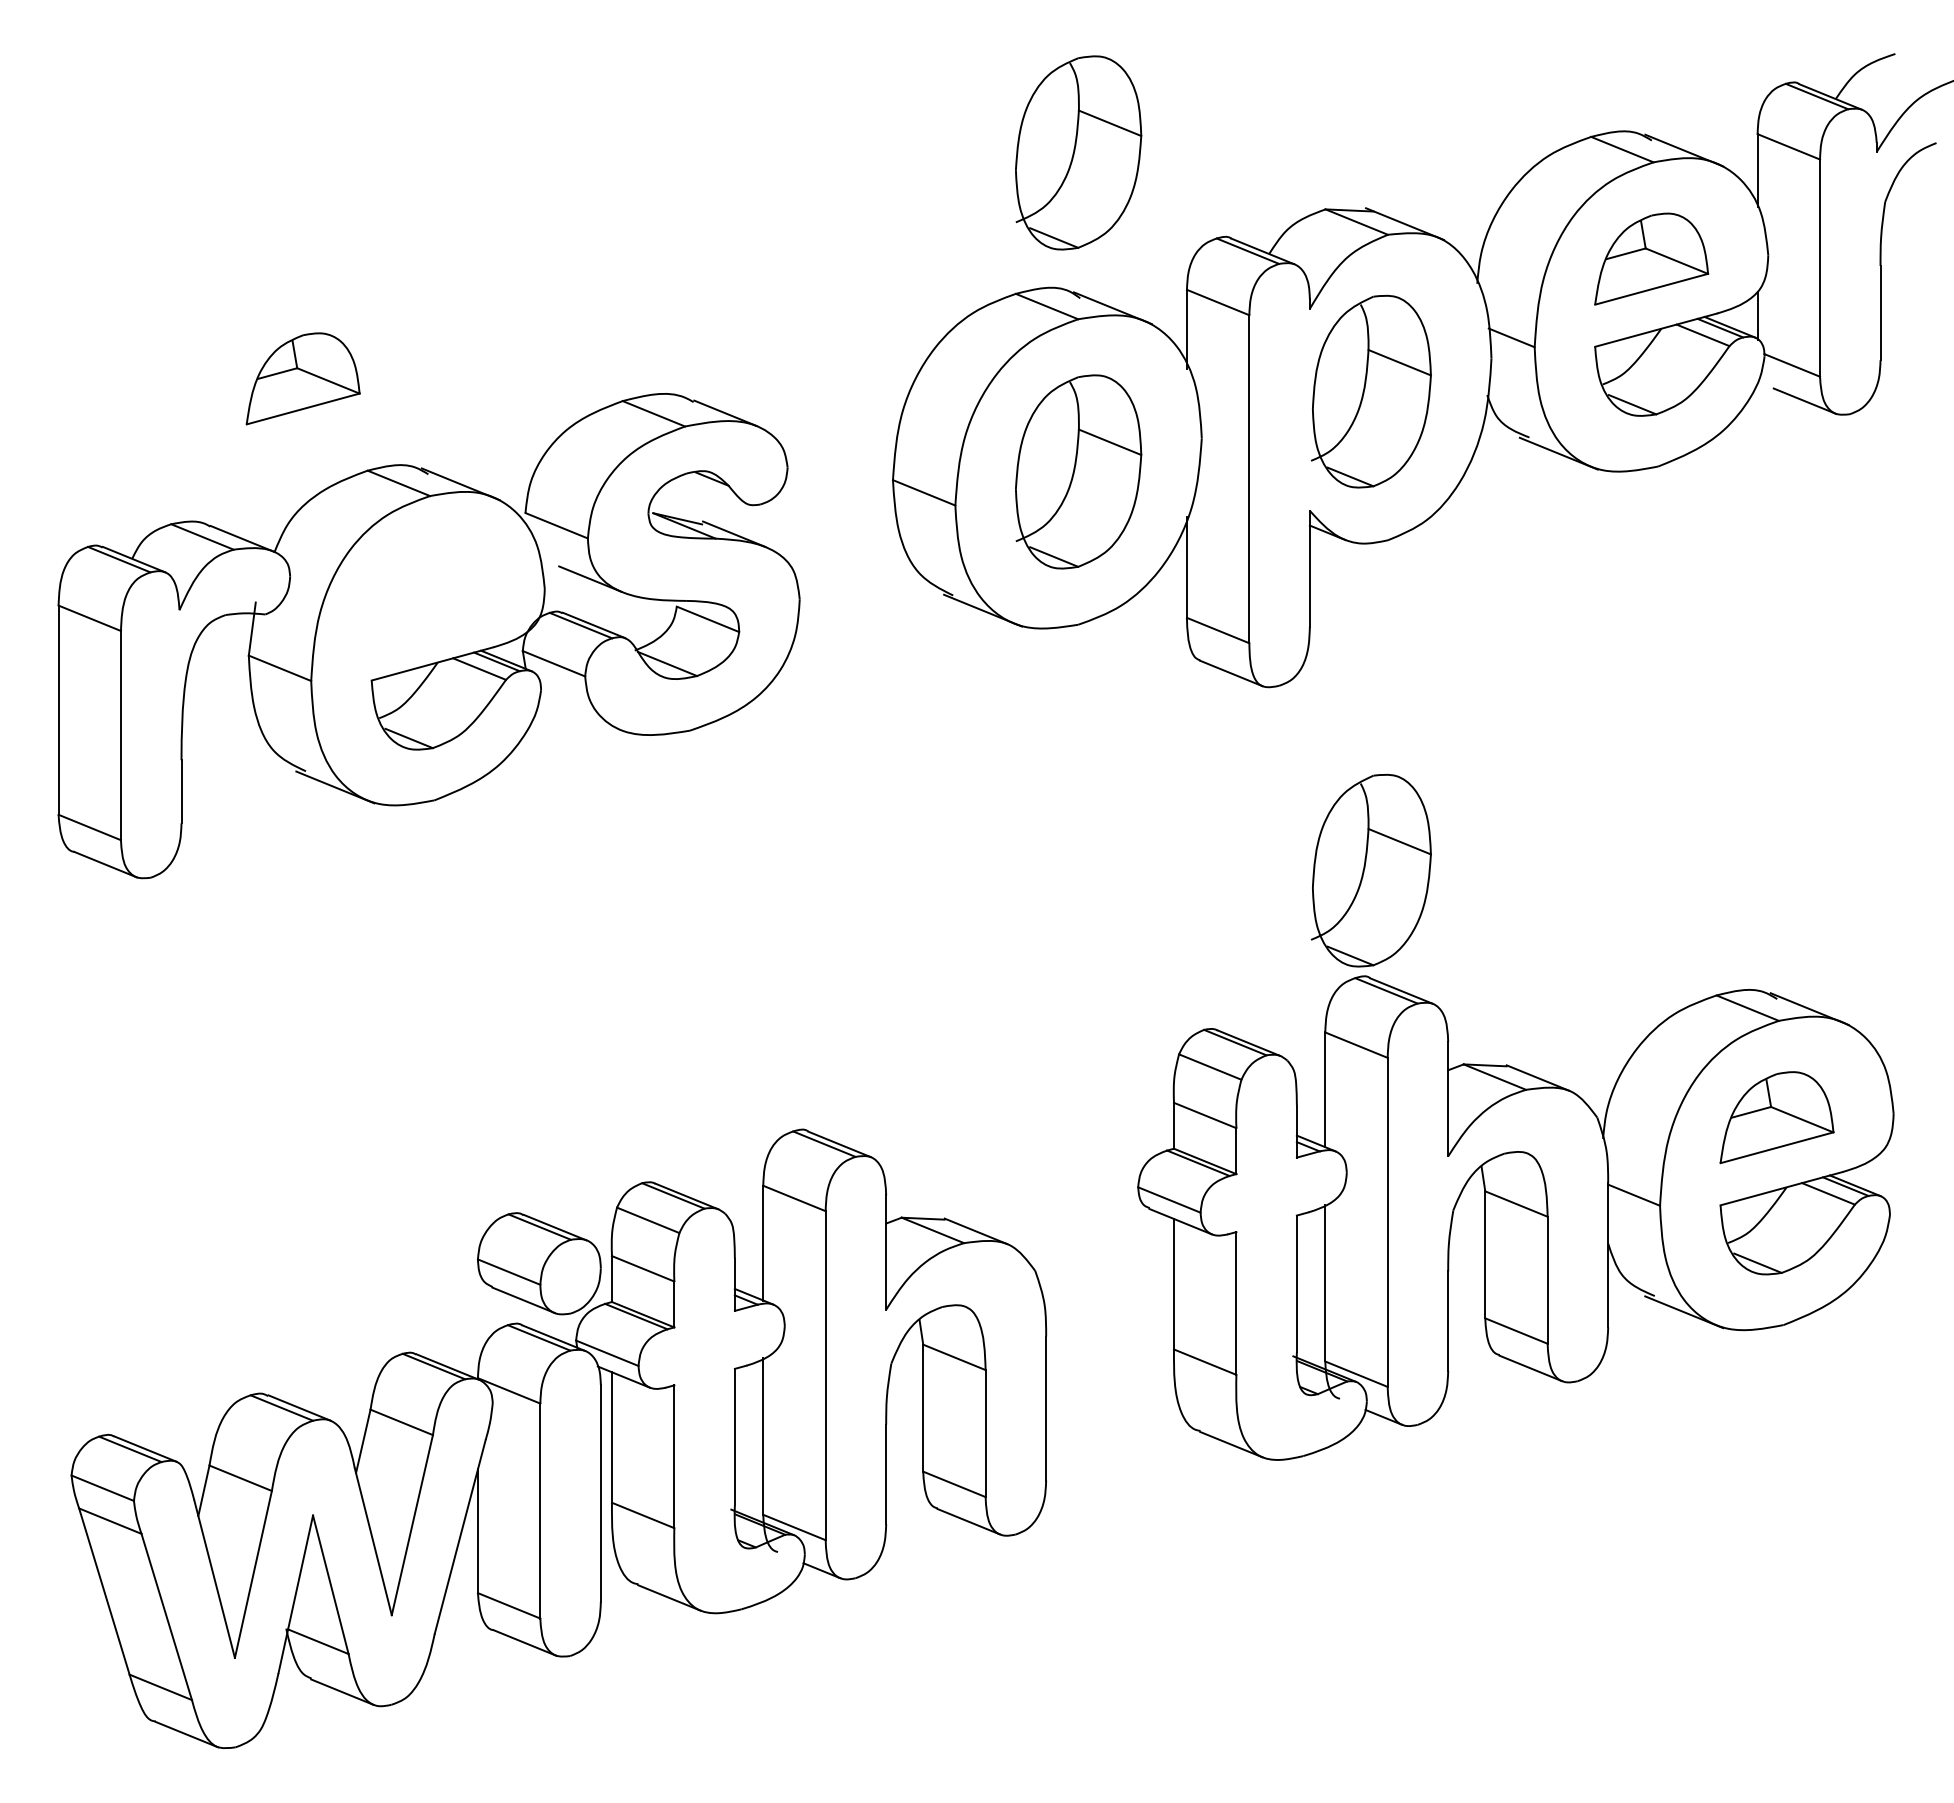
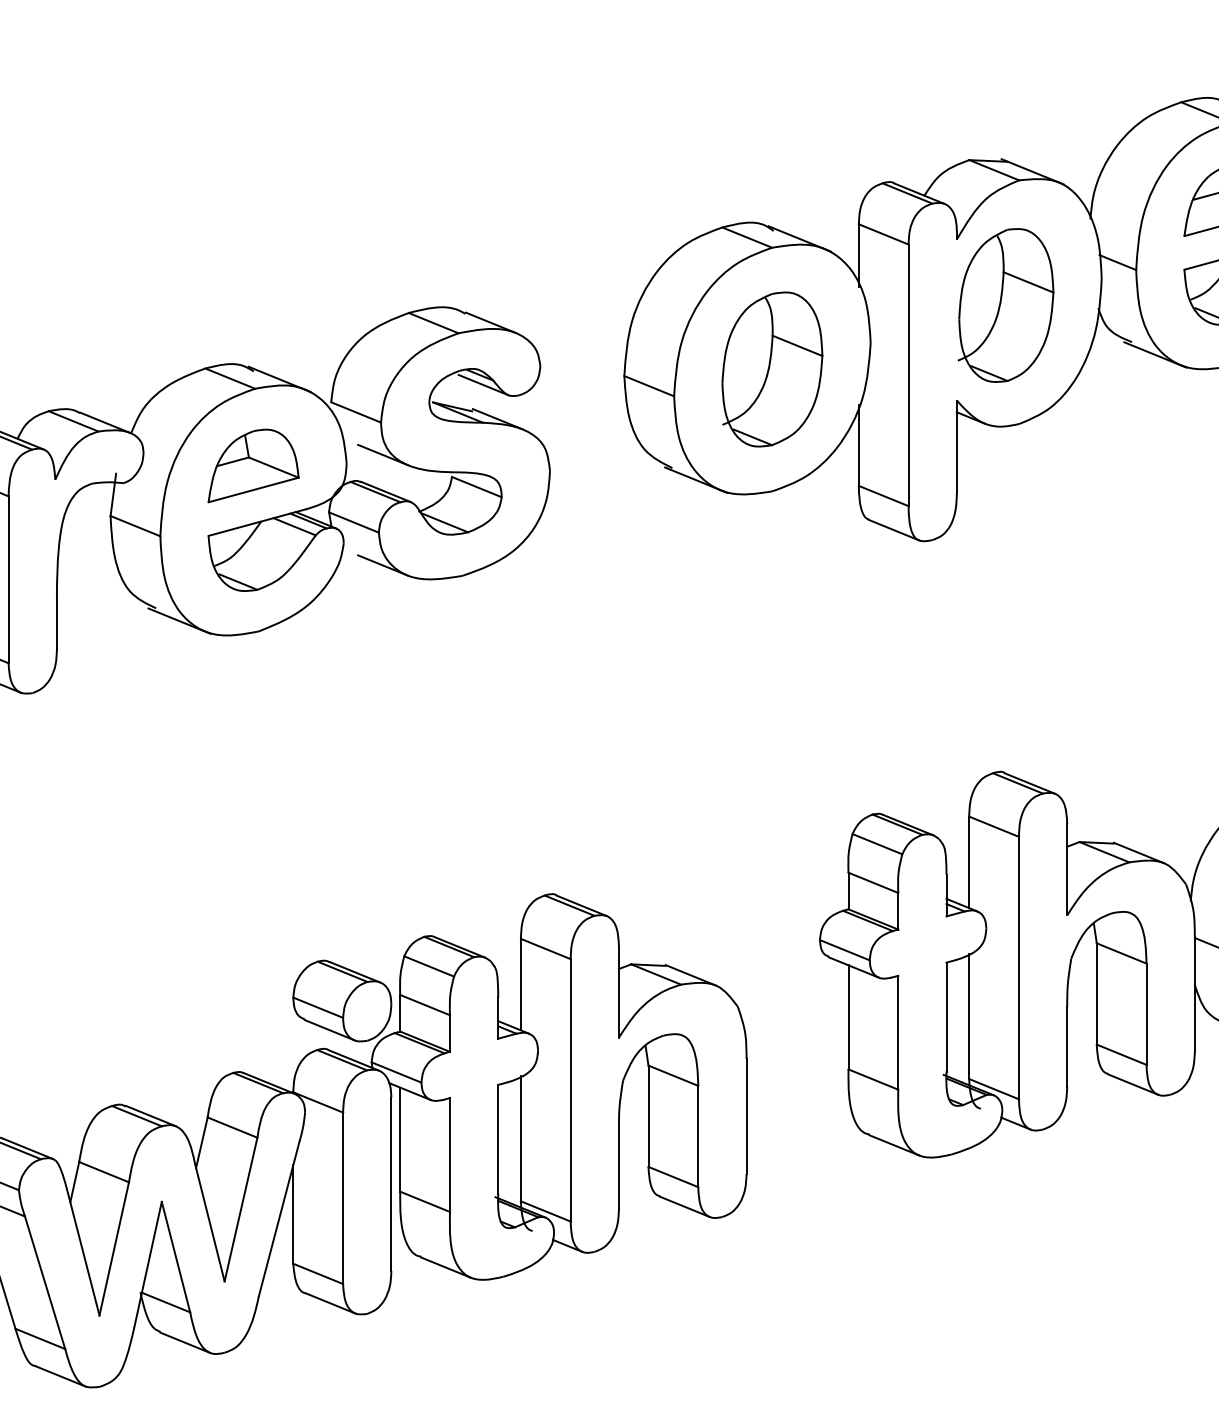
part: (1078, 152) -> (772, 114), removed
part: (302, 378) -> (253, 465), moved
line: (716, 491) -> (483, 385), added
line: (590, 717) -> (383, 565), added
part: (1371, 870) -> (1006, 687), removed

